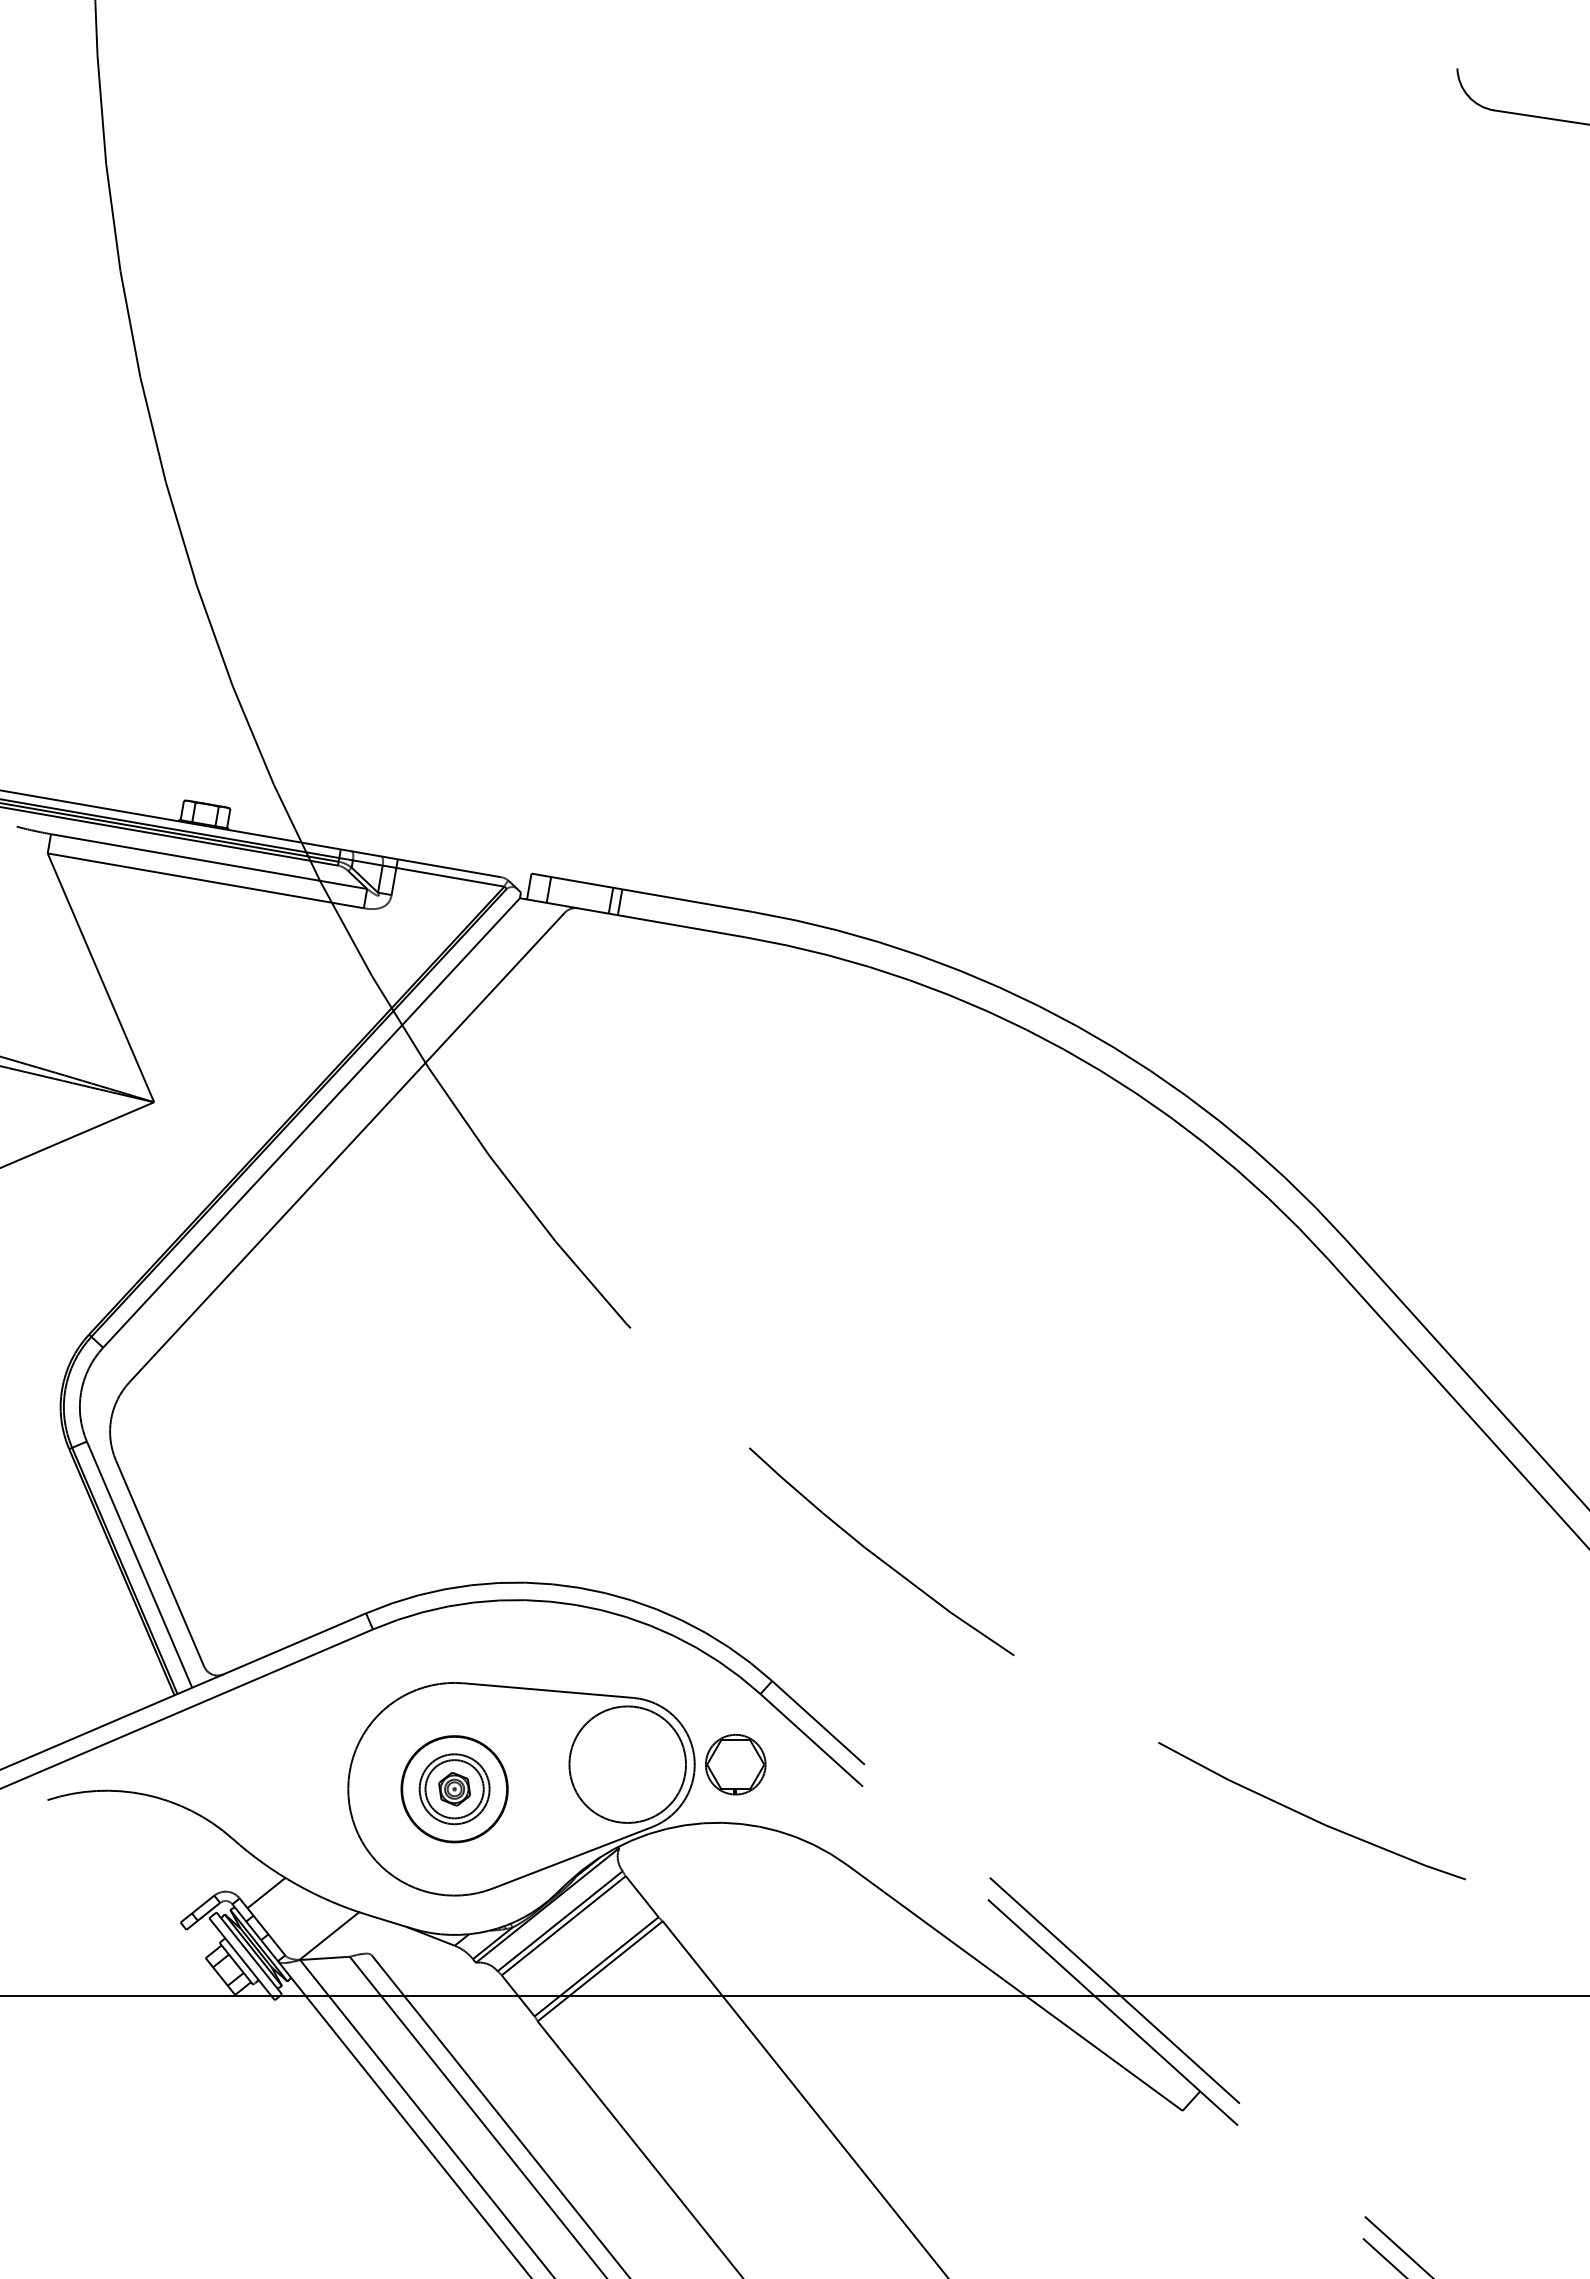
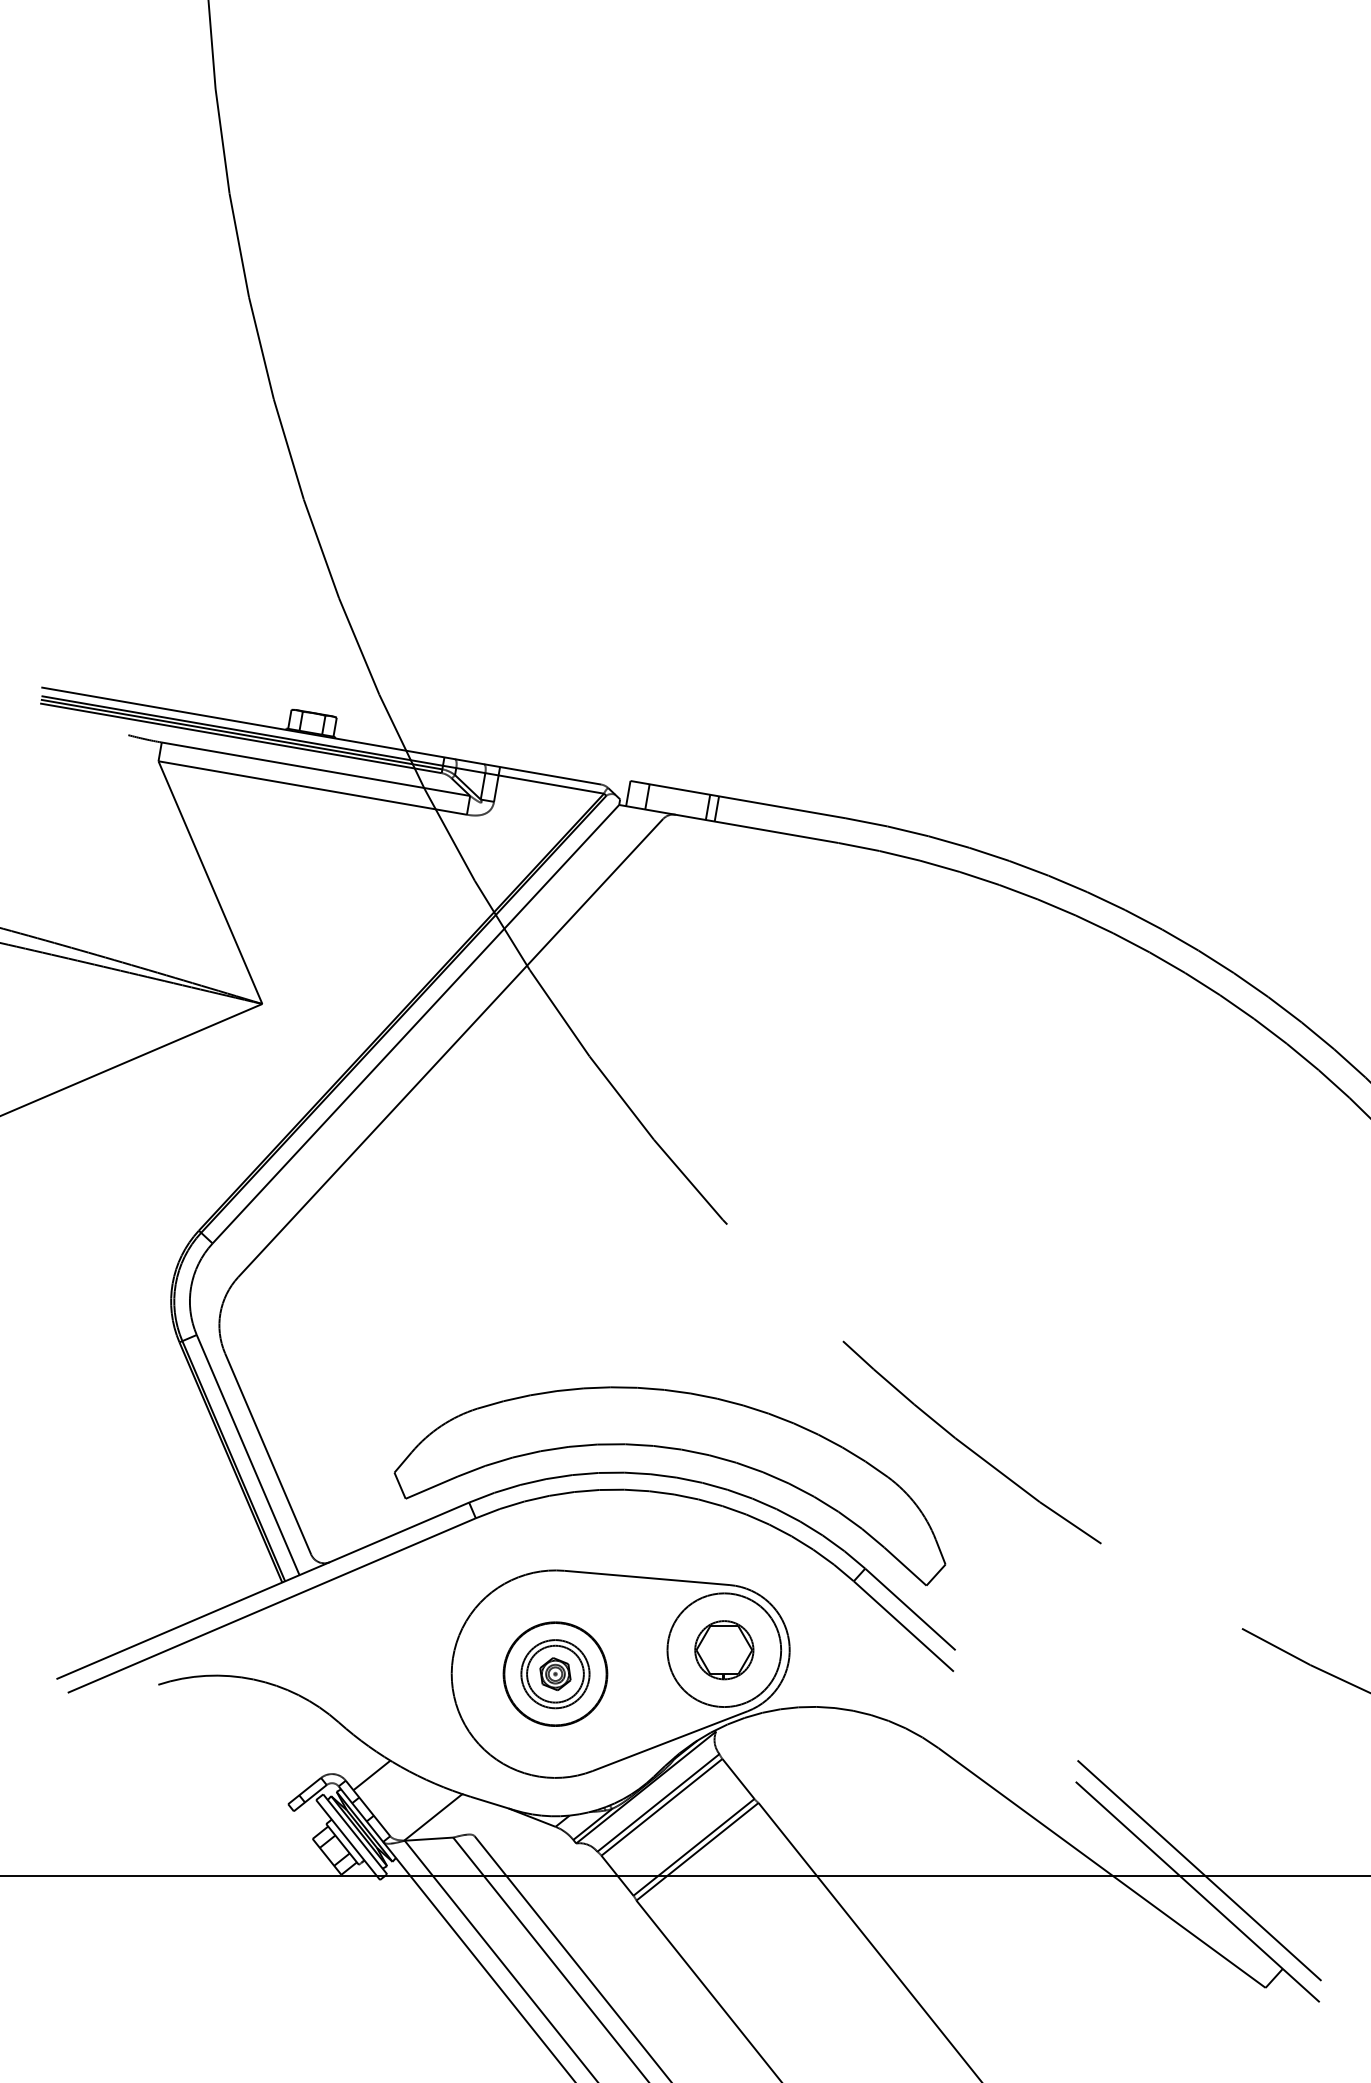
part: (577, 1559) -> (675, 1450), added
part: (735, 1764) -> (724, 1650), moved

